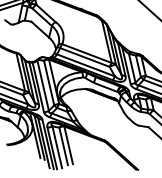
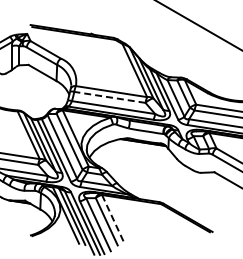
line: (84, 57) -> (109, 97), solid -> dashed
line: (68, 145) -> (113, 219), solid -> dashed

